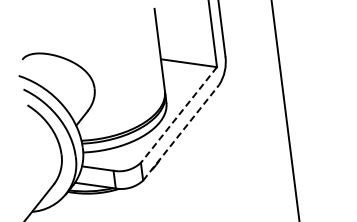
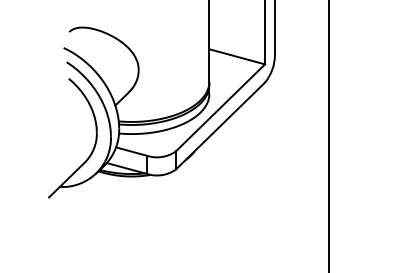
line: (179, 115) -> (220, 108), dashed -> solid
line: (181, 132) -> (220, 125), dashed -> solid

